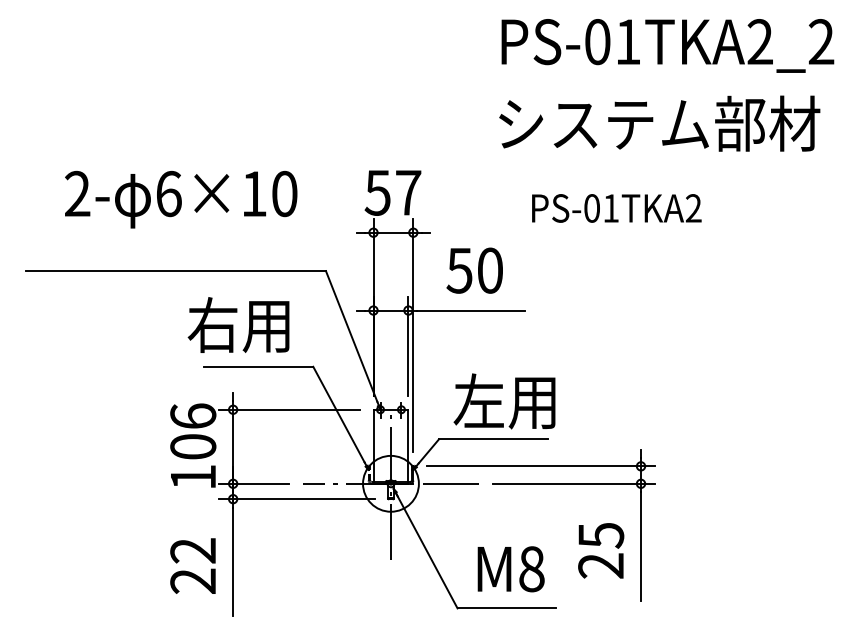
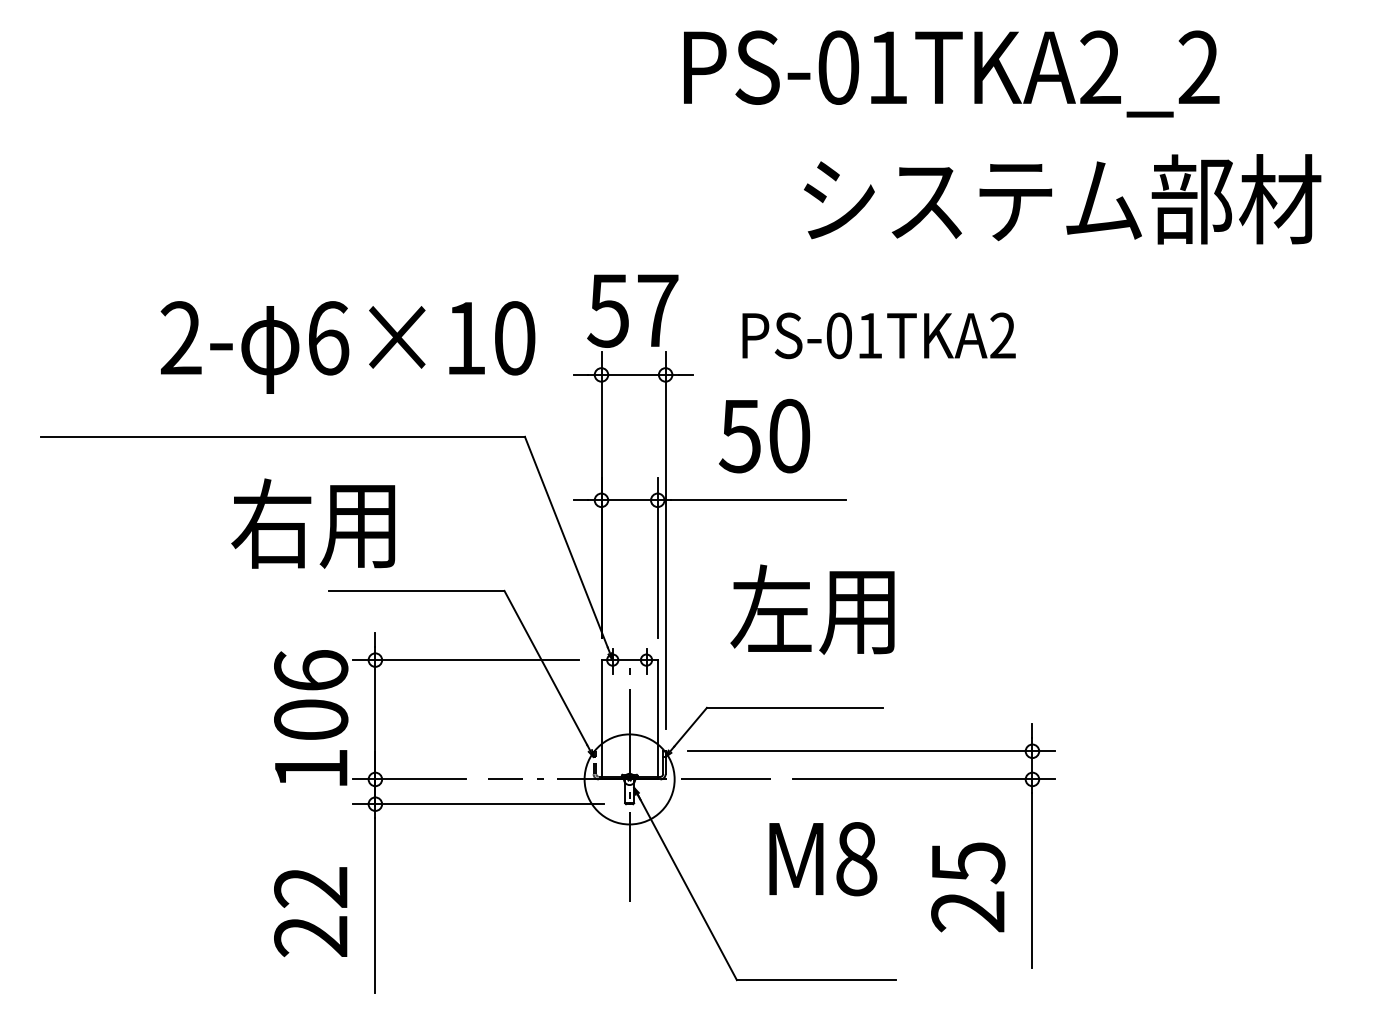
text: (667, 45) -> (951, 73), moved
text: (181, 199) -> (348, 347), moved
text: (616, 208) -> (878, 335), moved
text: (238, 324) -> (313, 522), moved
text: (504, 401) -> (812, 609), moved
text: (510, 569) -> (822, 859), moved

